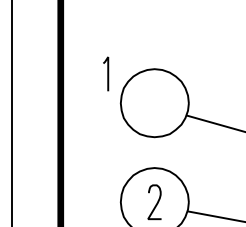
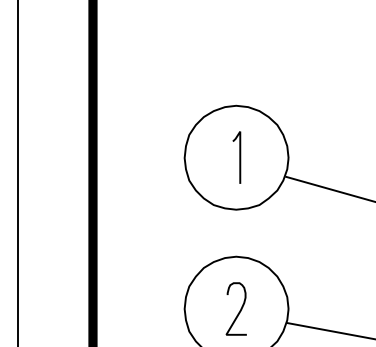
line: (107, 73) -> (239, 156), moved

